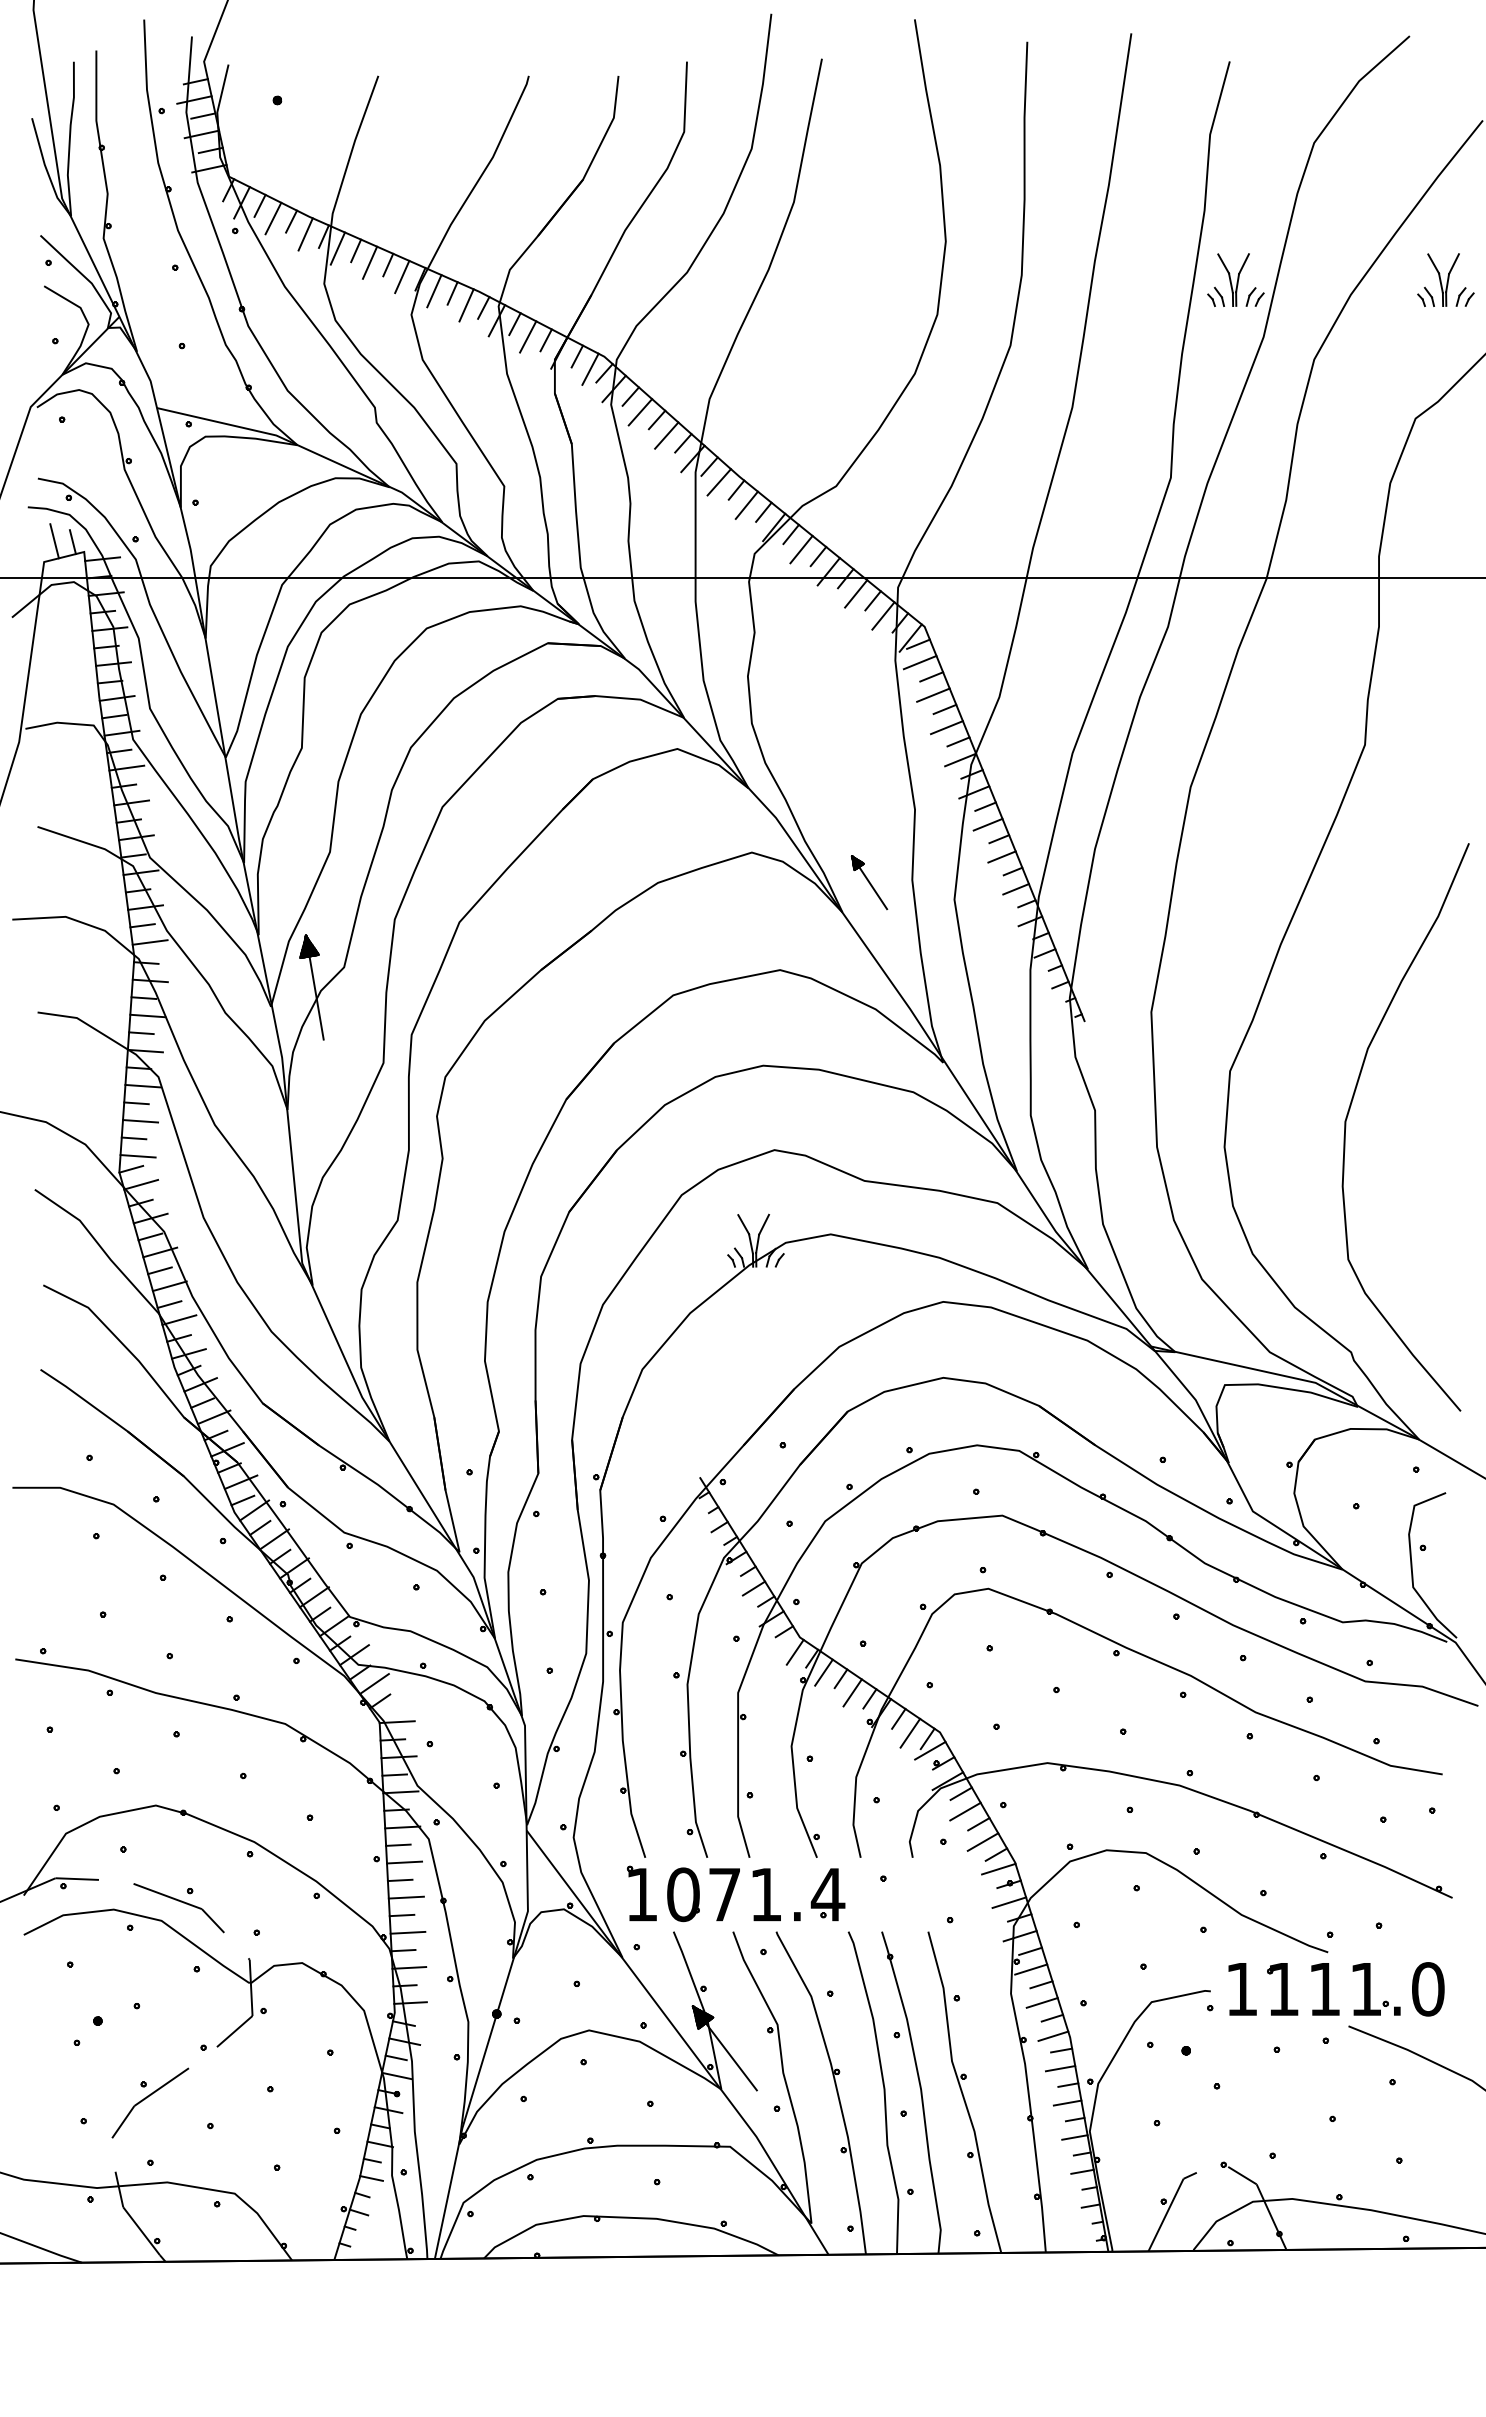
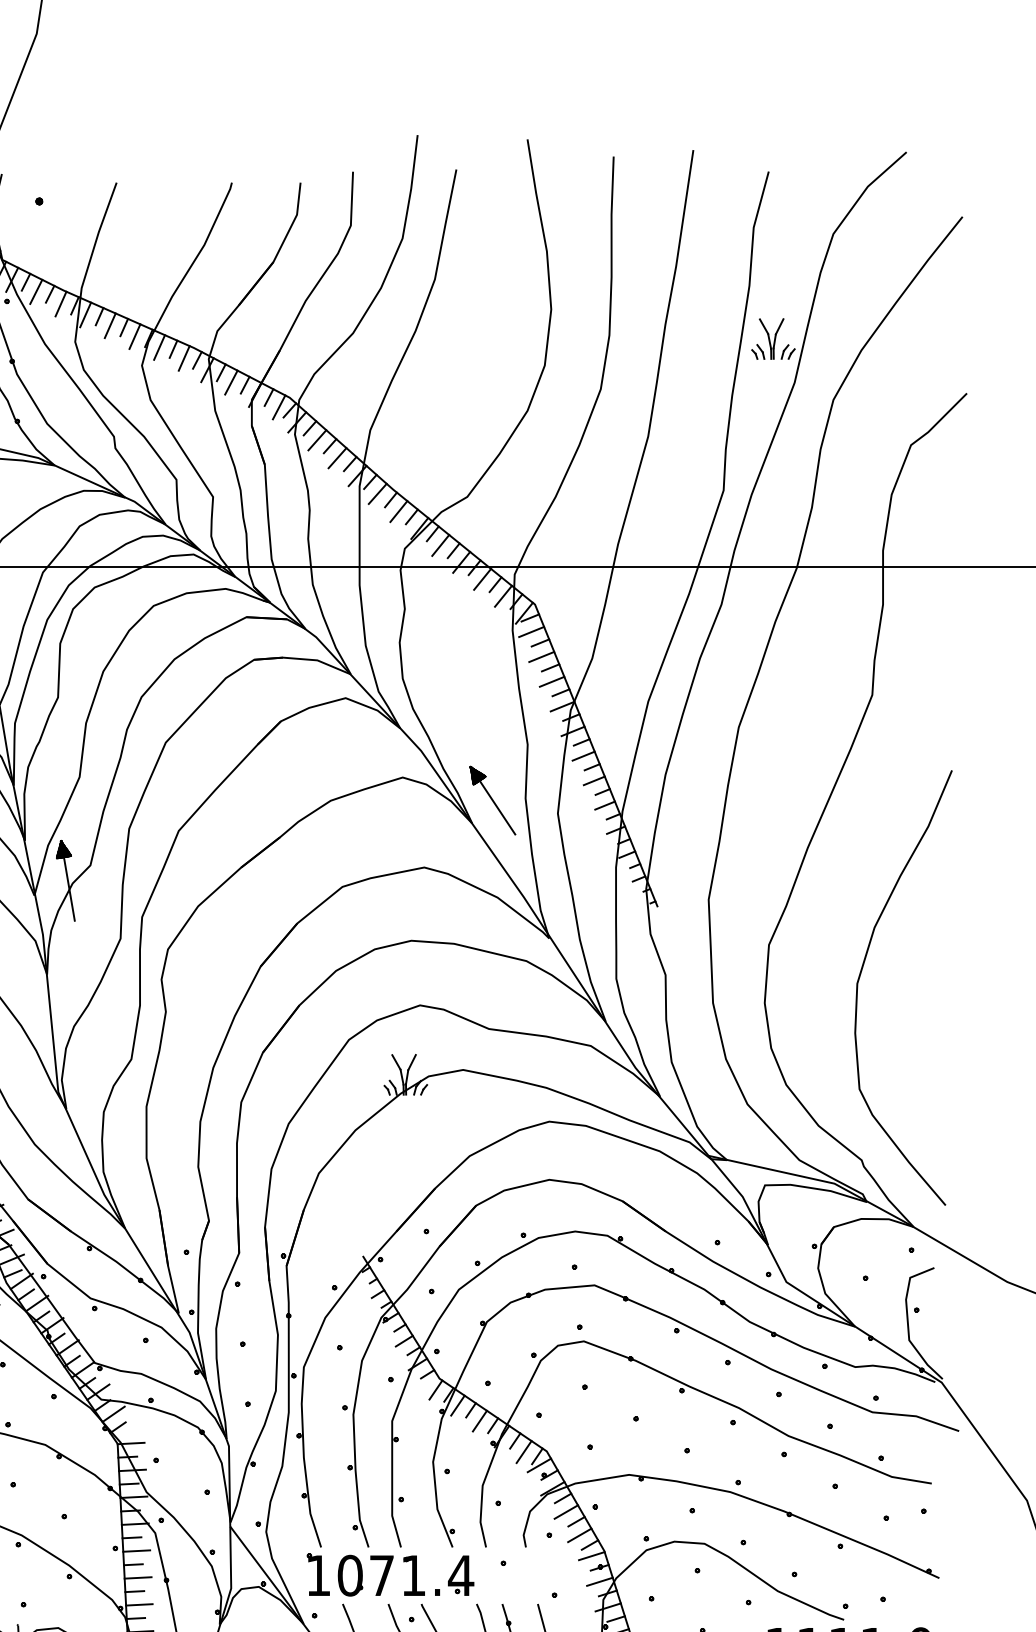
part: (1445, 279) -> (933, 338), removed
part: (869, 882) -> (492, 800), size x1.67

